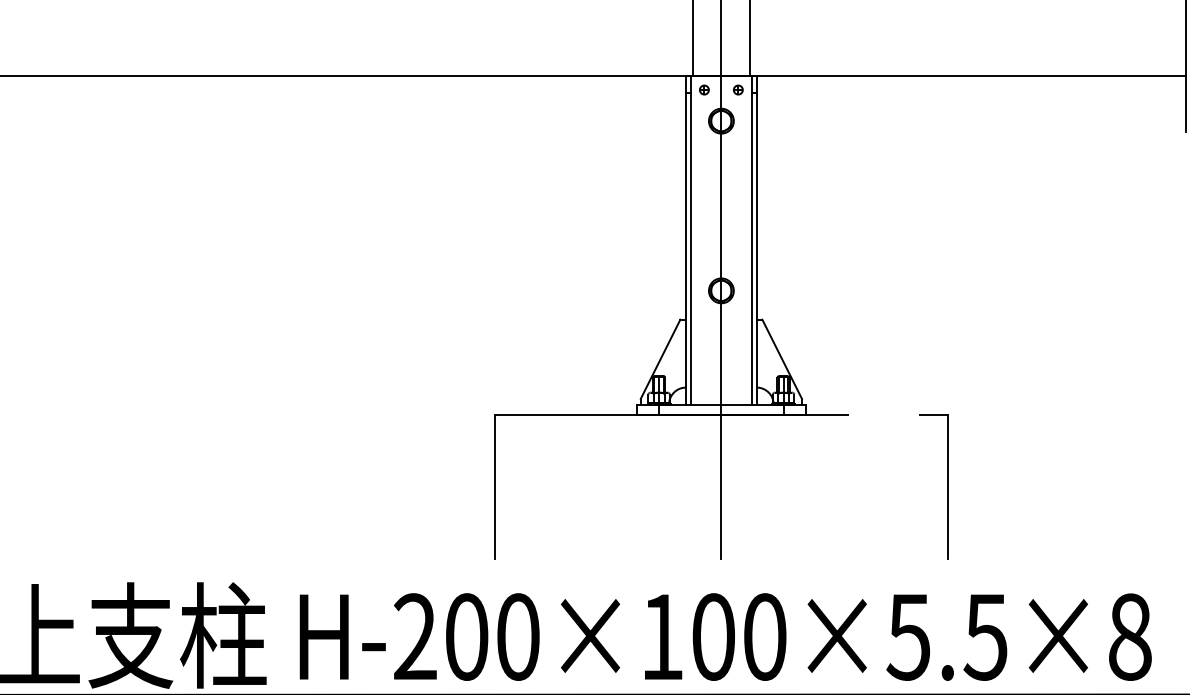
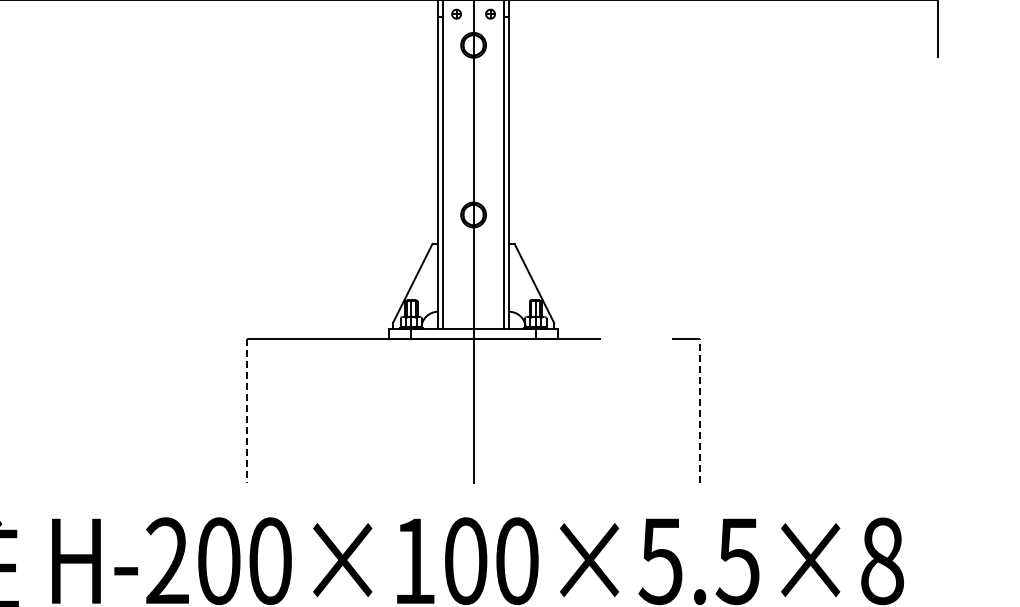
line: (495, 487) -> (247, 411), solid -> dashed
line: (947, 487) -> (699, 411), solid -> dashed

